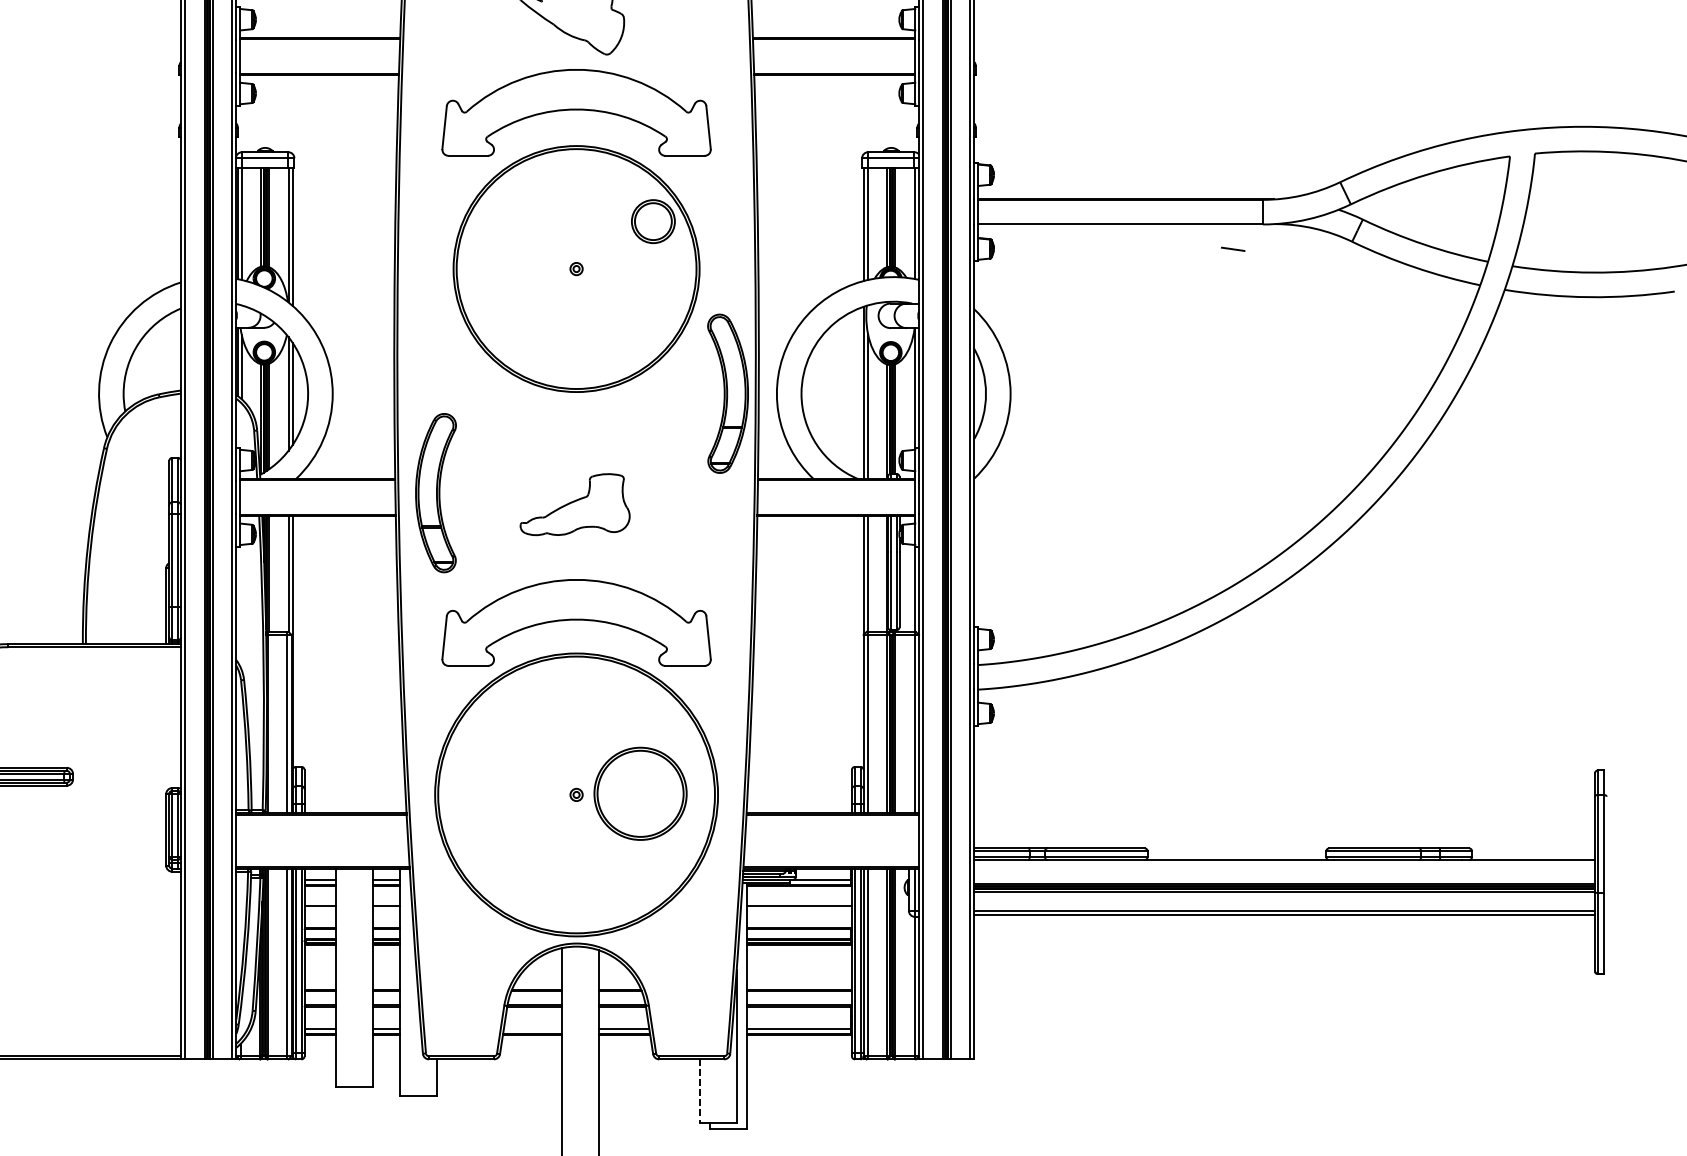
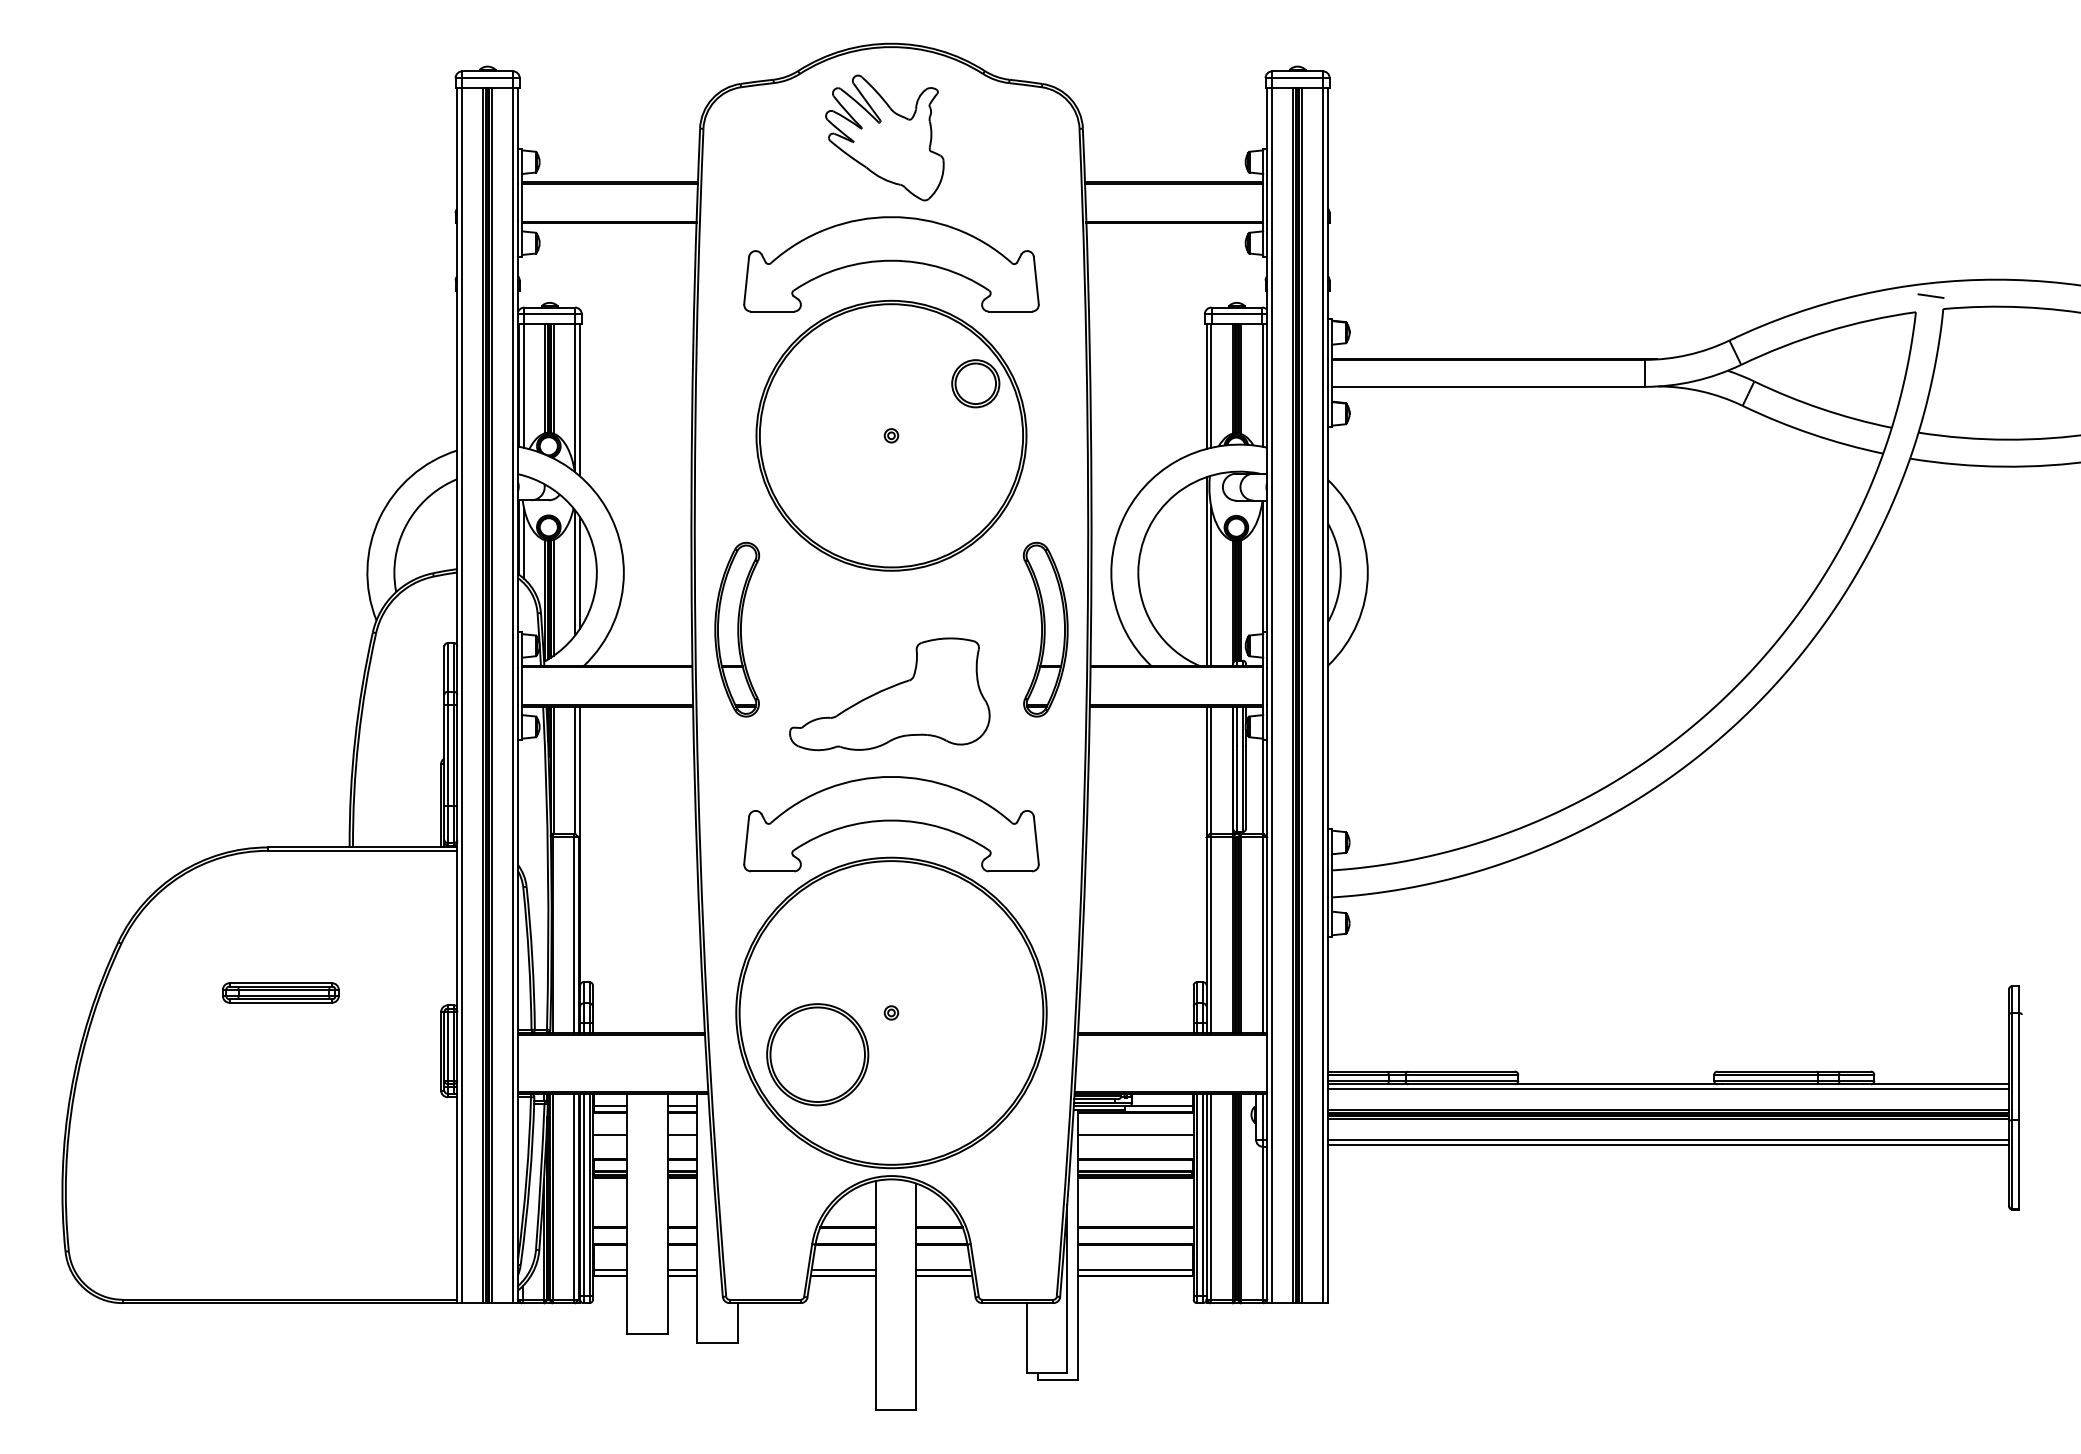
line: (1232, 248) -> (1930, 295), moved
part: (727, 393) -> (1045, 629), moved
part: (436, 492) -> (737, 629), moved
part: (574, 504) -> (889, 694), size x1.67
part: (640, 793) -> (817, 1054), moved
line: (1284, 864) -> (1668, 1089), added
line: (532, 1028) -> (843, 1269), added
line: (699, 1090) -> (1026, 1337), dashed -> solid

